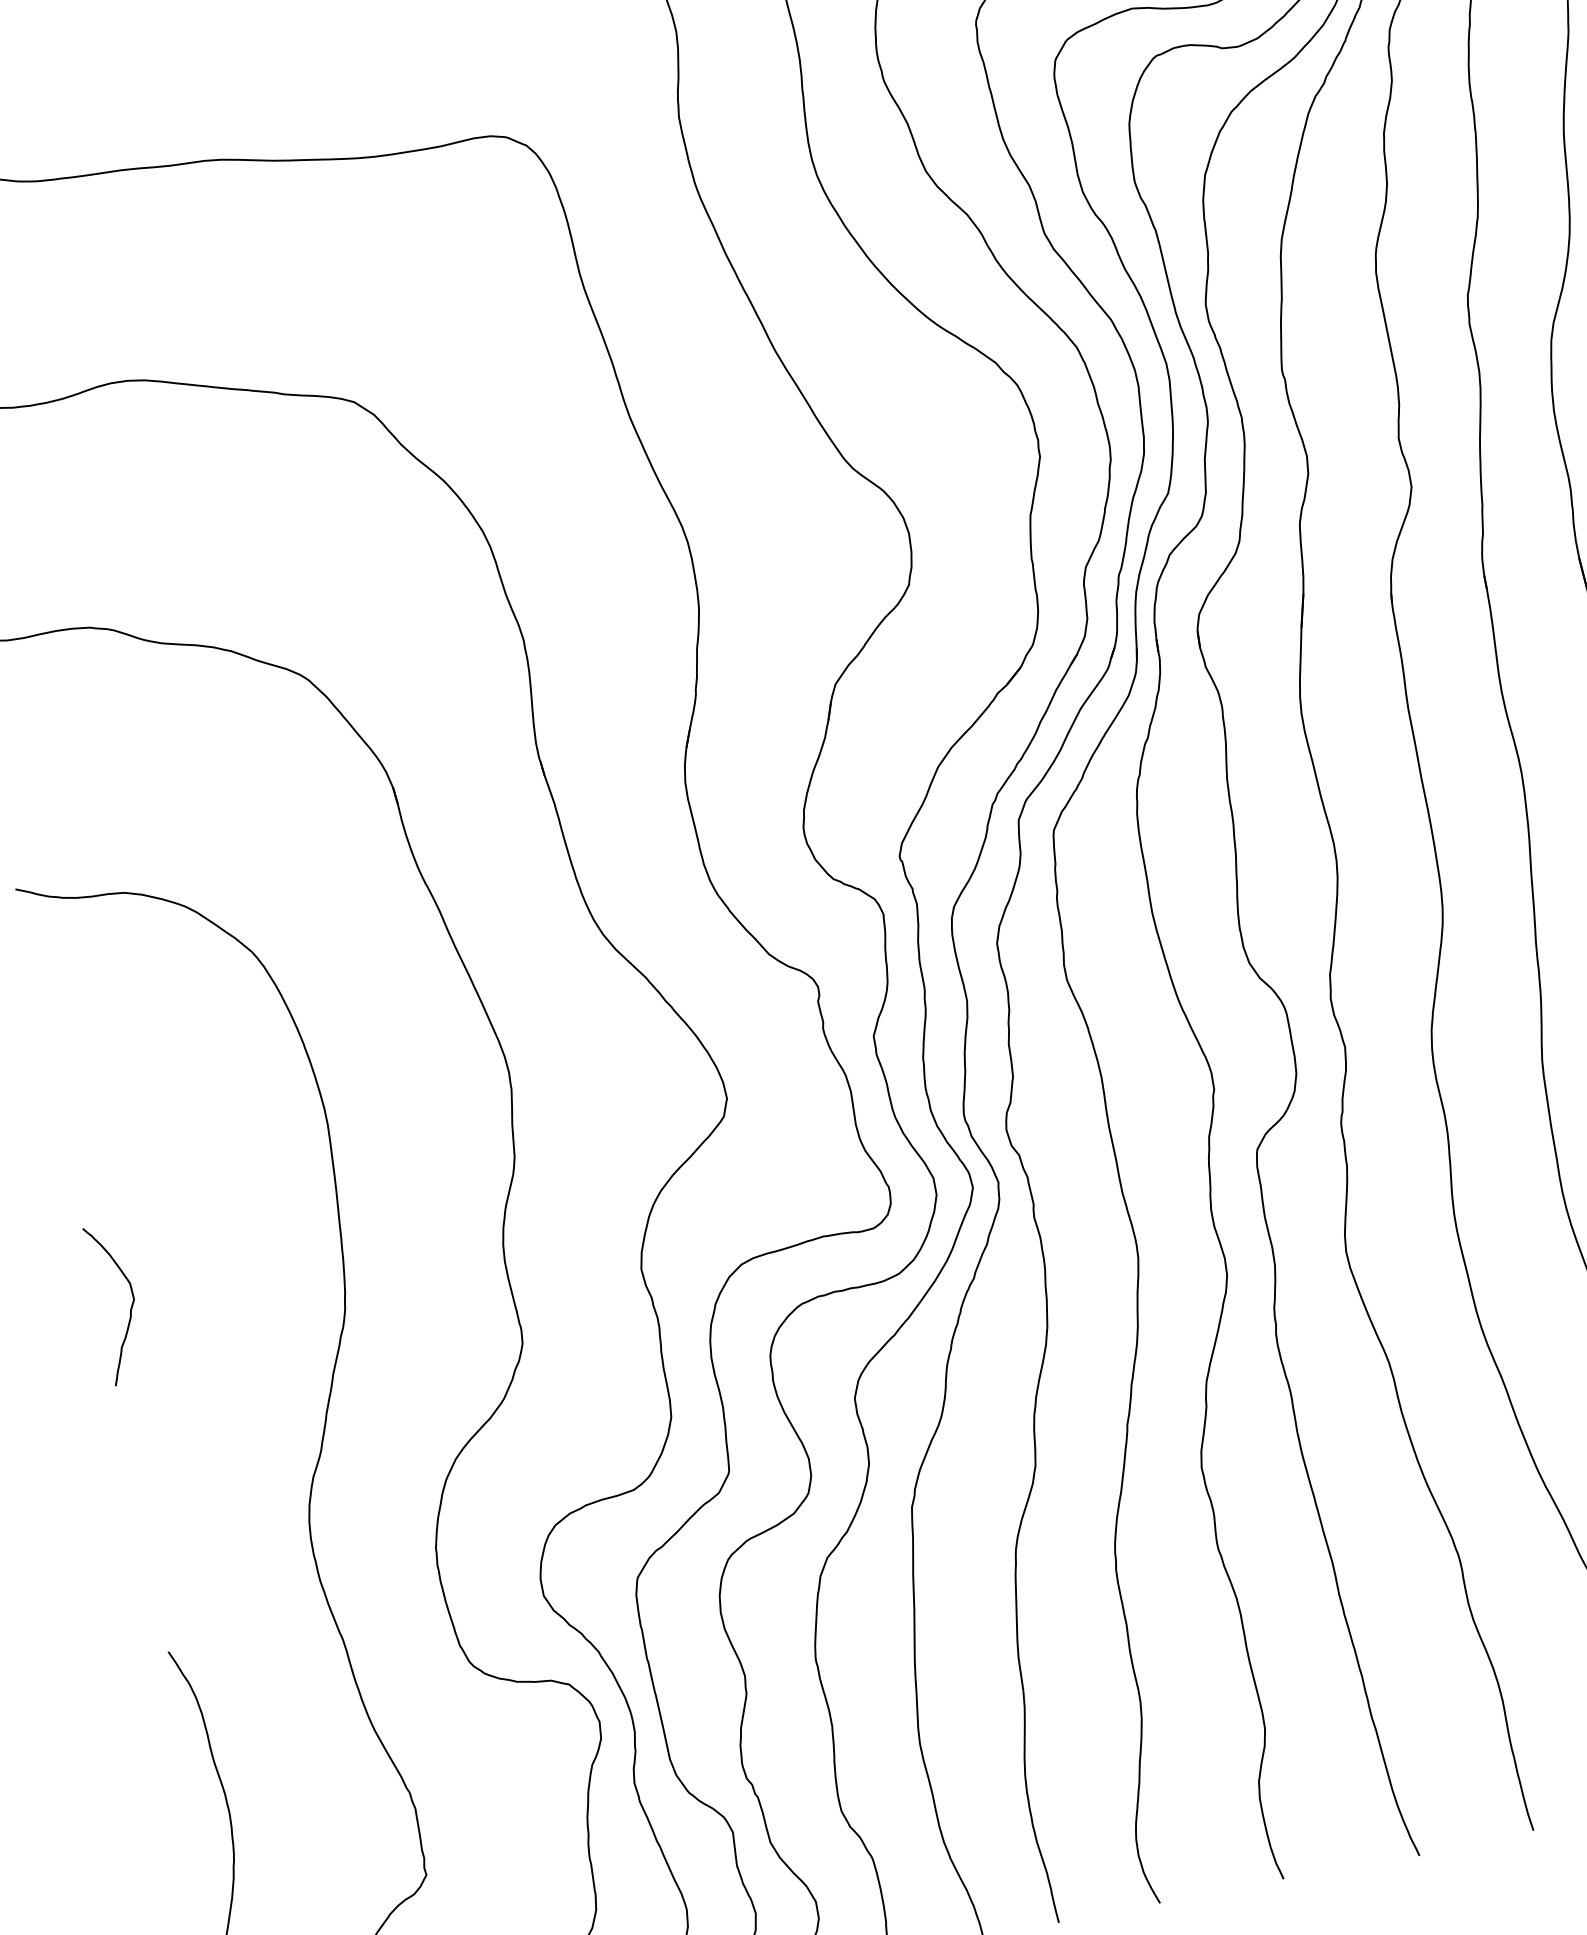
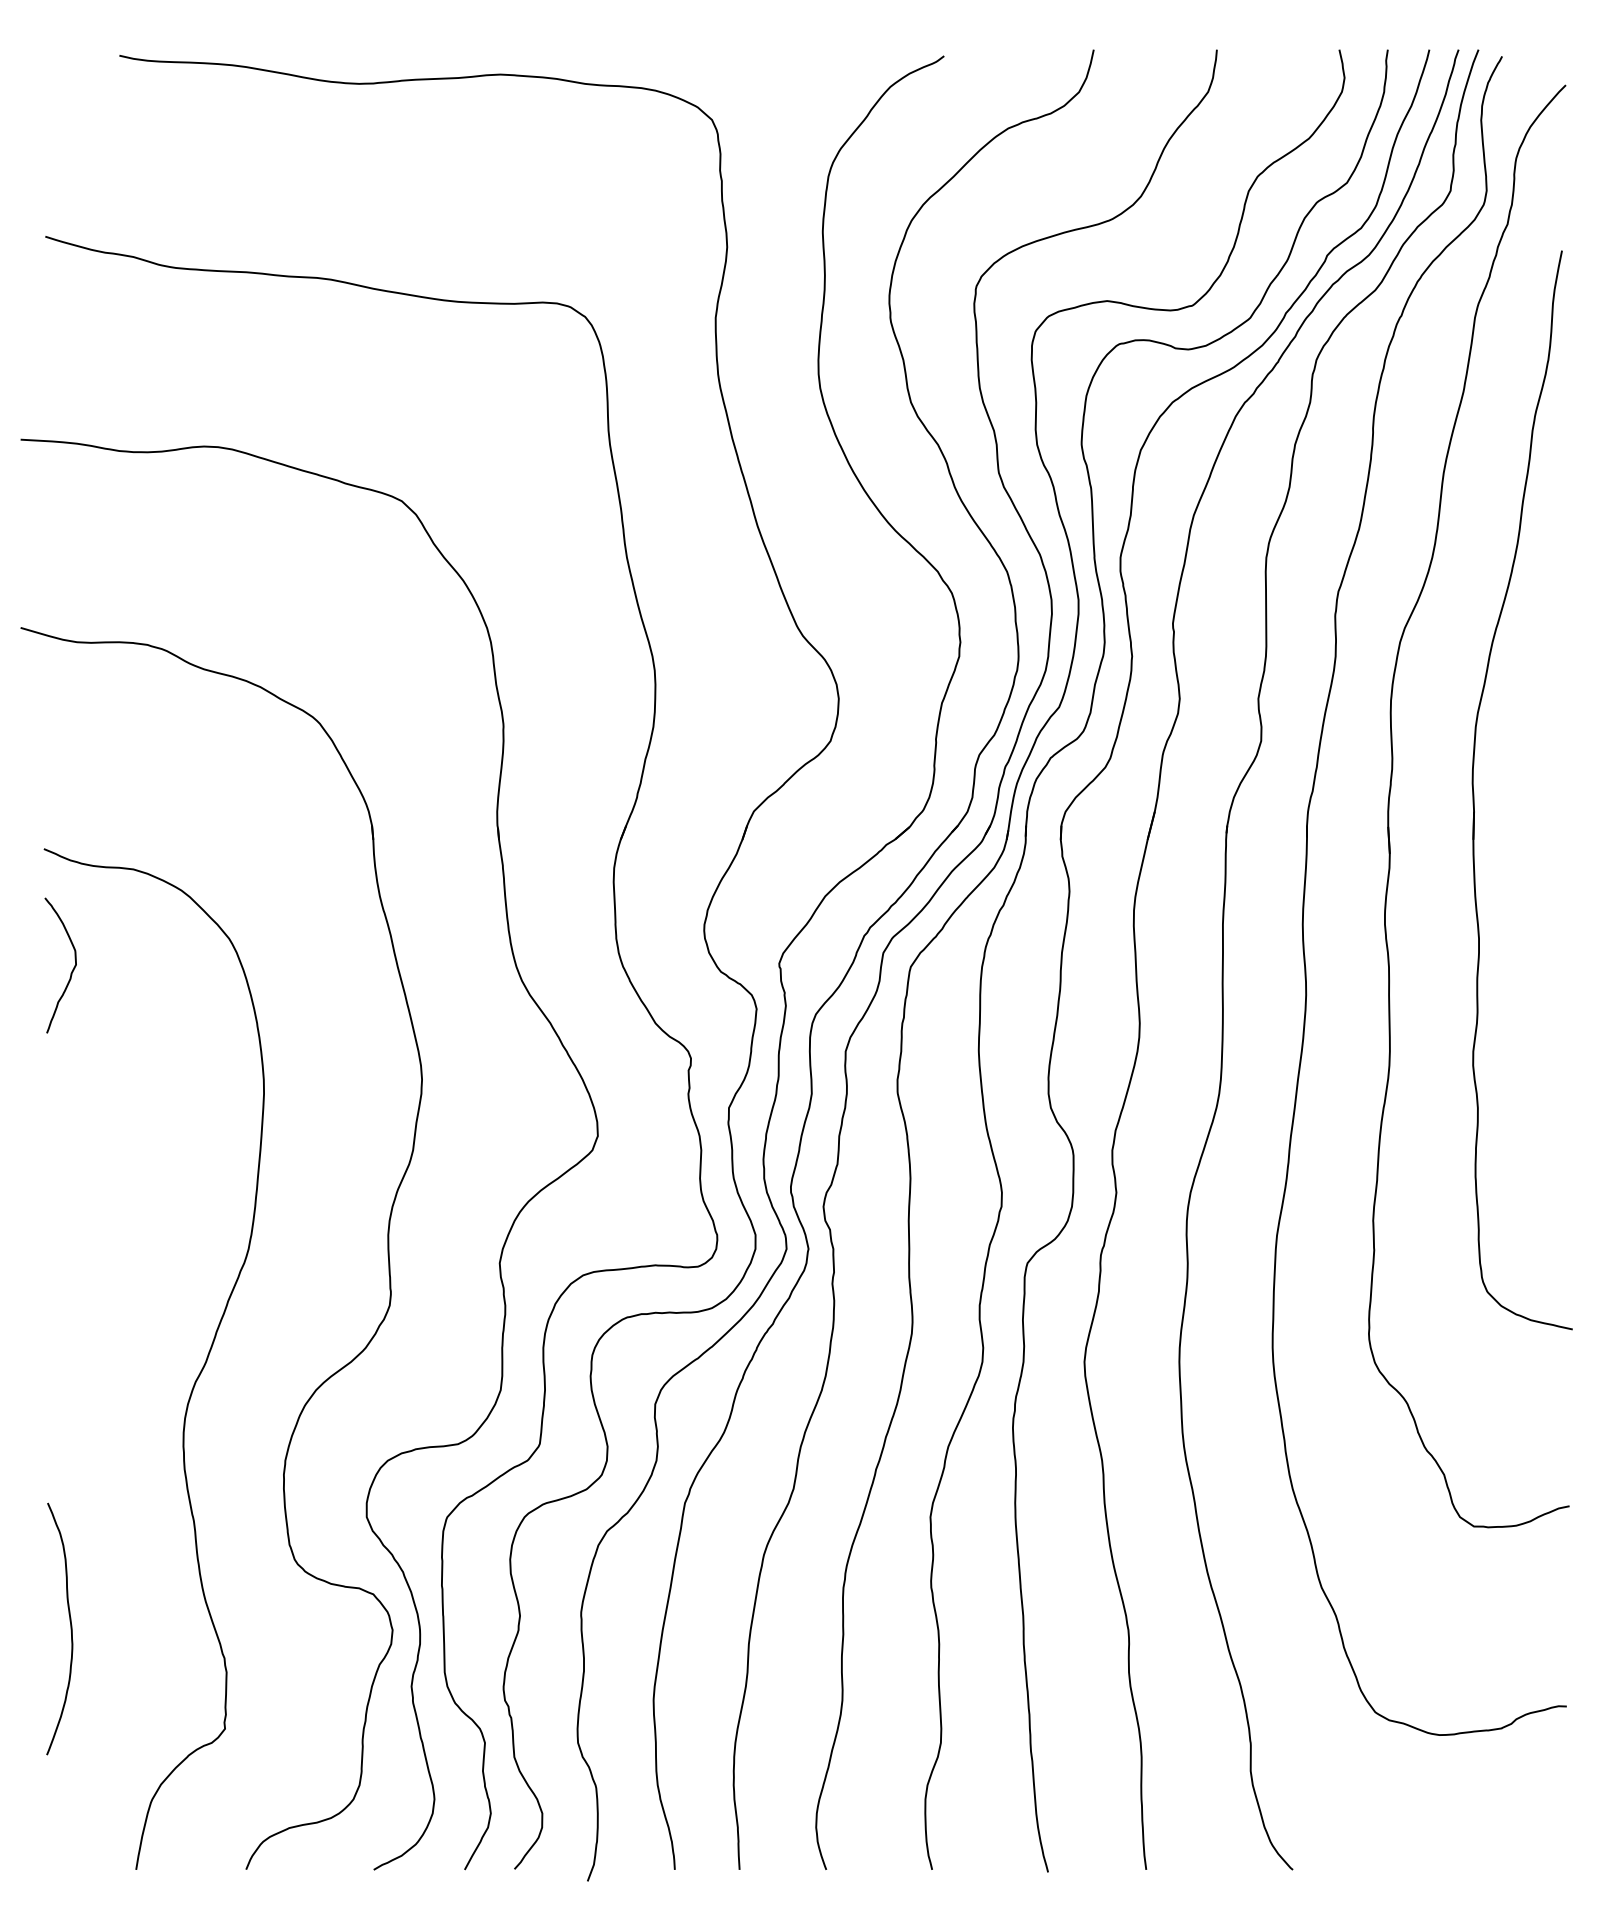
curve: (130, 1308) -> (71, 971), moved

